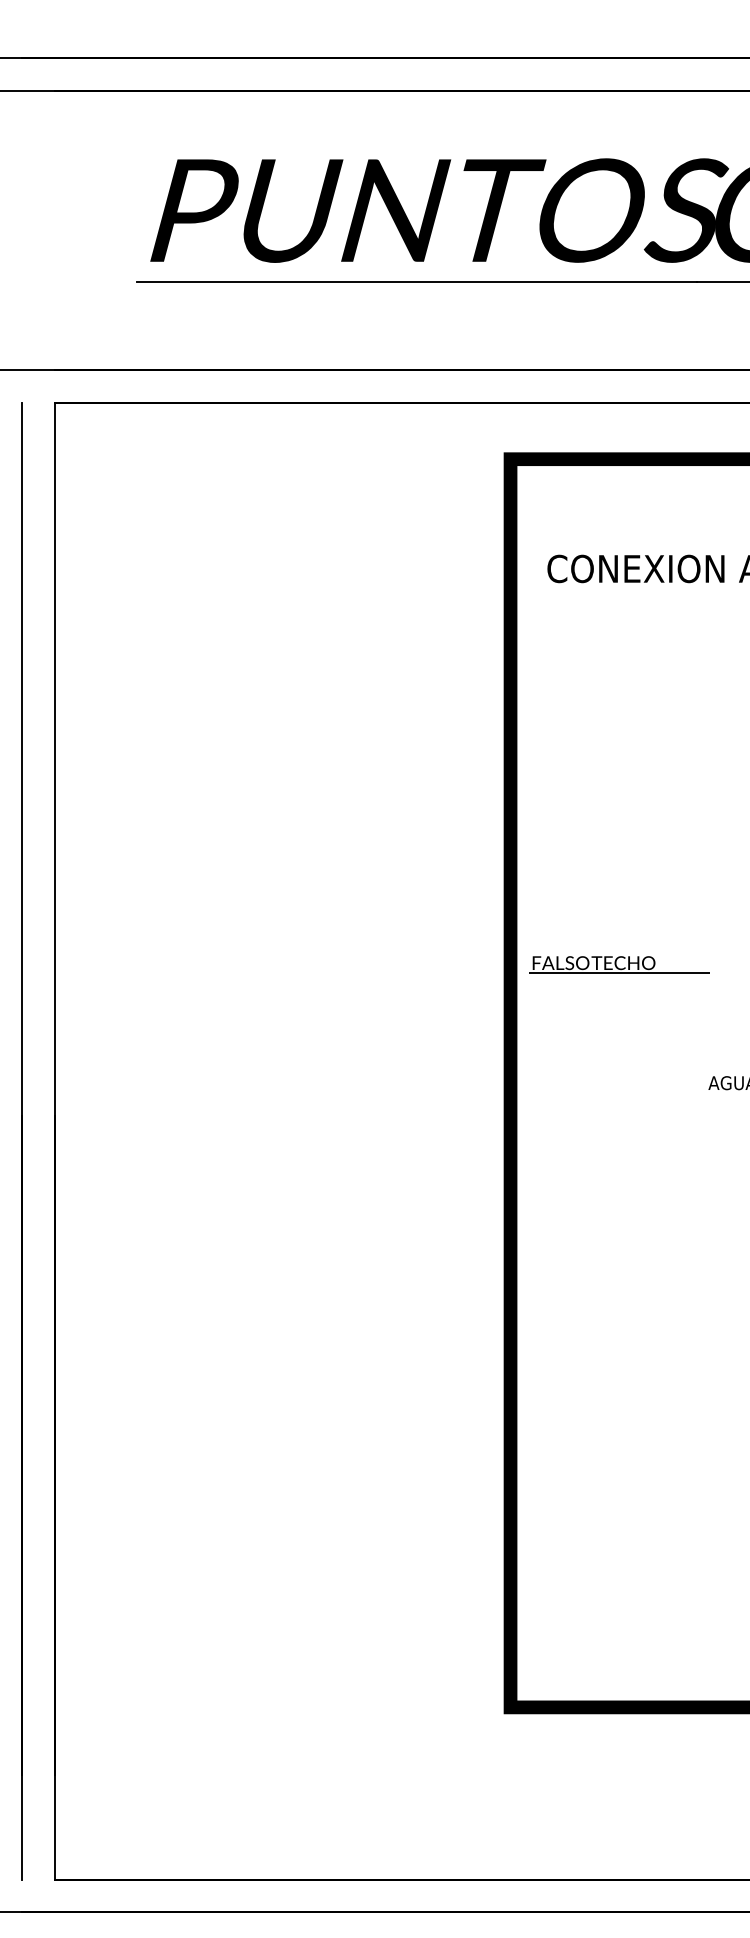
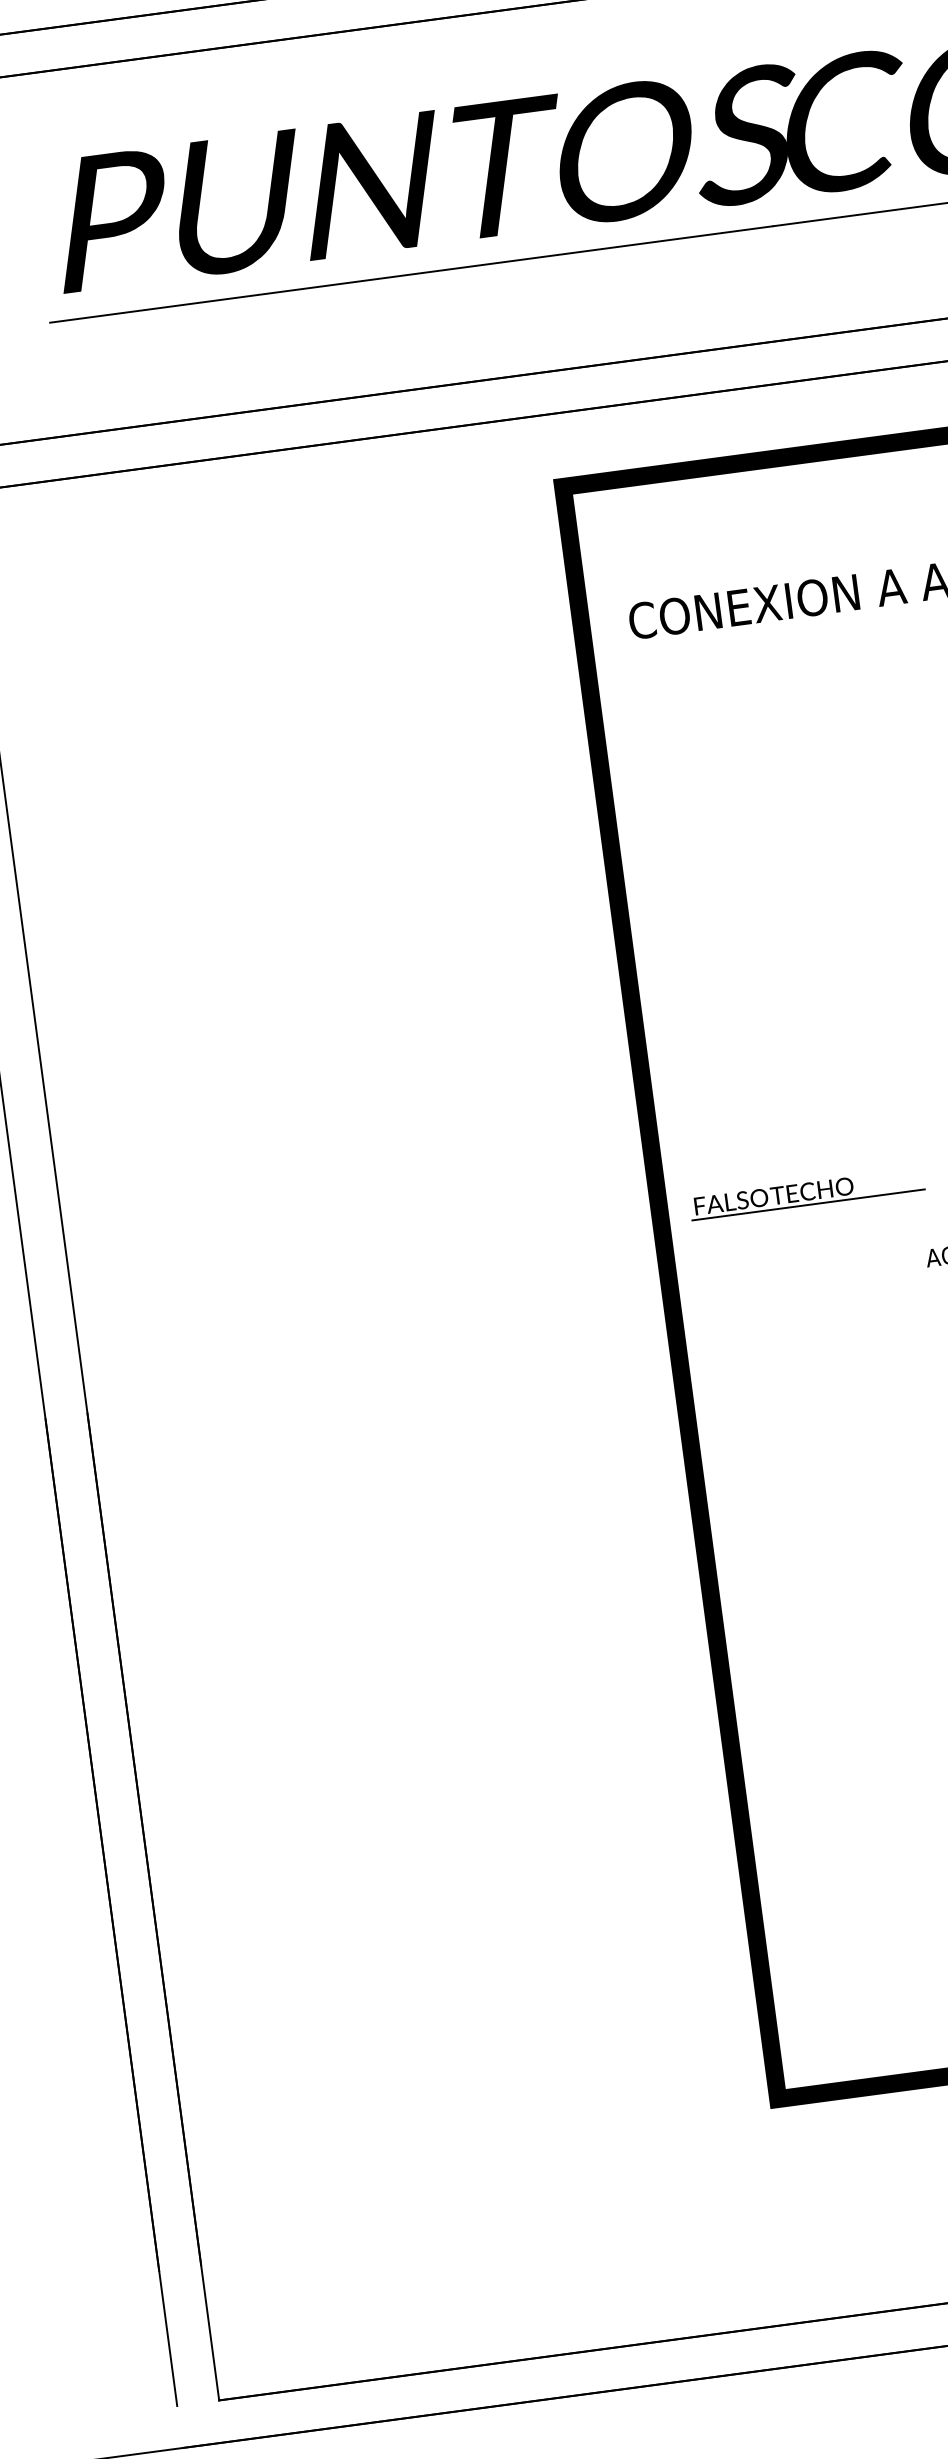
part: (619, 964) -> (807, 1193), moved

